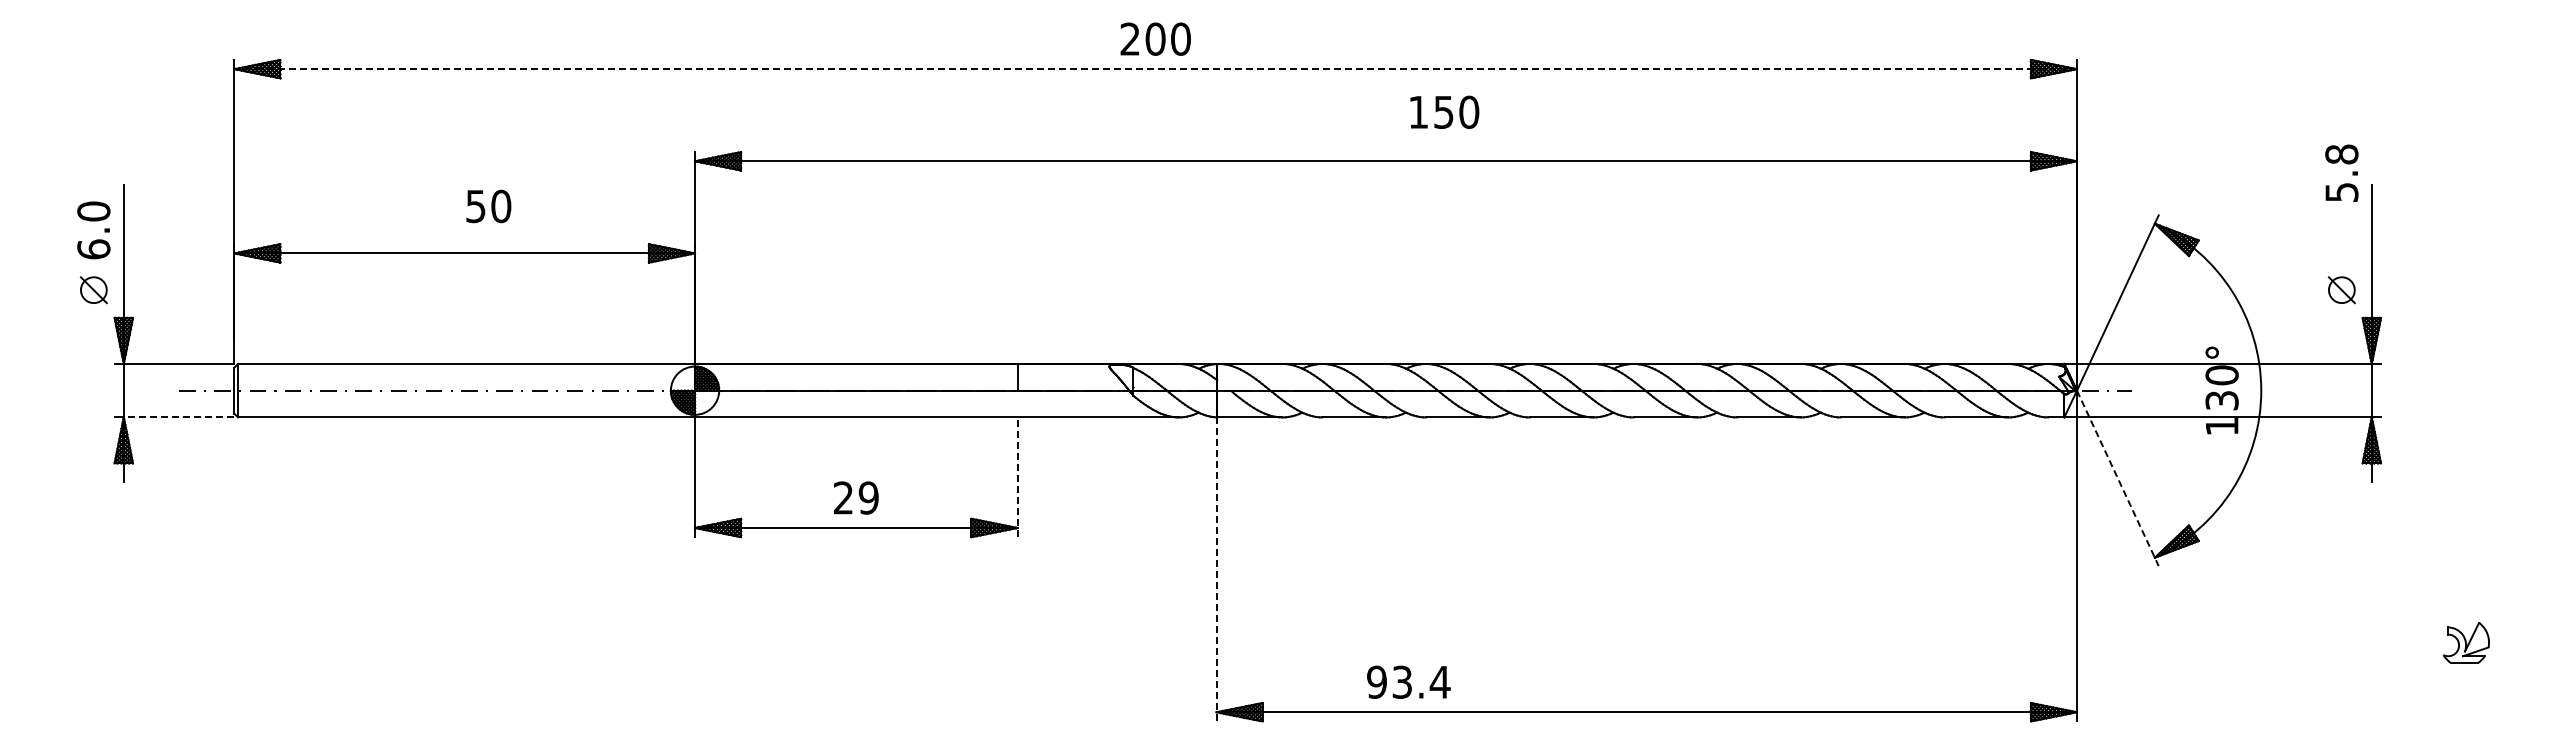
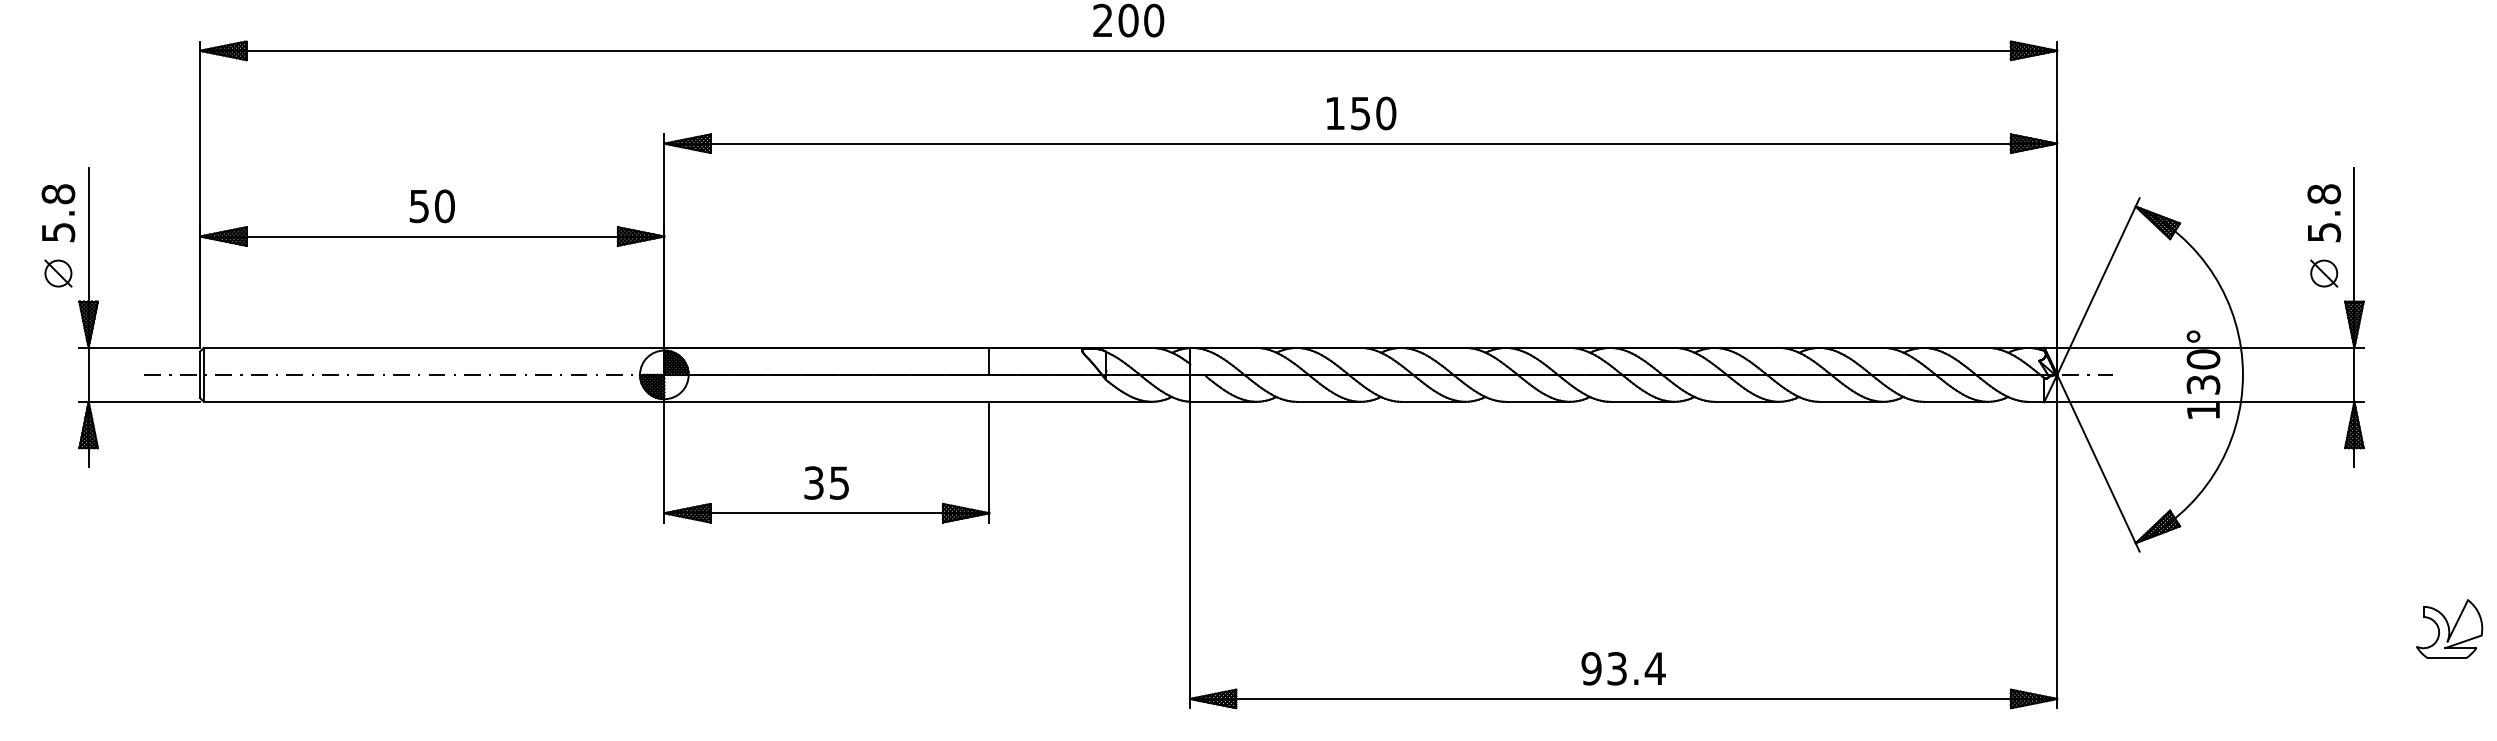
line: (1156, 69) -> (1129, 51), dashed -> solid
text: (1444, 111) -> (1361, 112), moved
text: (2341, 172) -> (2323, 212), moved
text: (488, 206) -> (432, 206), moved
text: (93, 230) -> (58, 213), 6.0 -> 5.8
line: (178, 417) -> (143, 401), dashed -> solid
line: (1017, 477) -> (989, 462), dashed -> solid
line: (2117, 478) -> (2098, 463), dashed -> solid
text: (855, 497) -> (826, 482), 29 -> 35
line: (1216, 569) -> (1189, 555), dashed -> solid
part: (2466, 642) -> (2449, 628), size x1.43
text: (1408, 681) -> (1623, 667), moved

